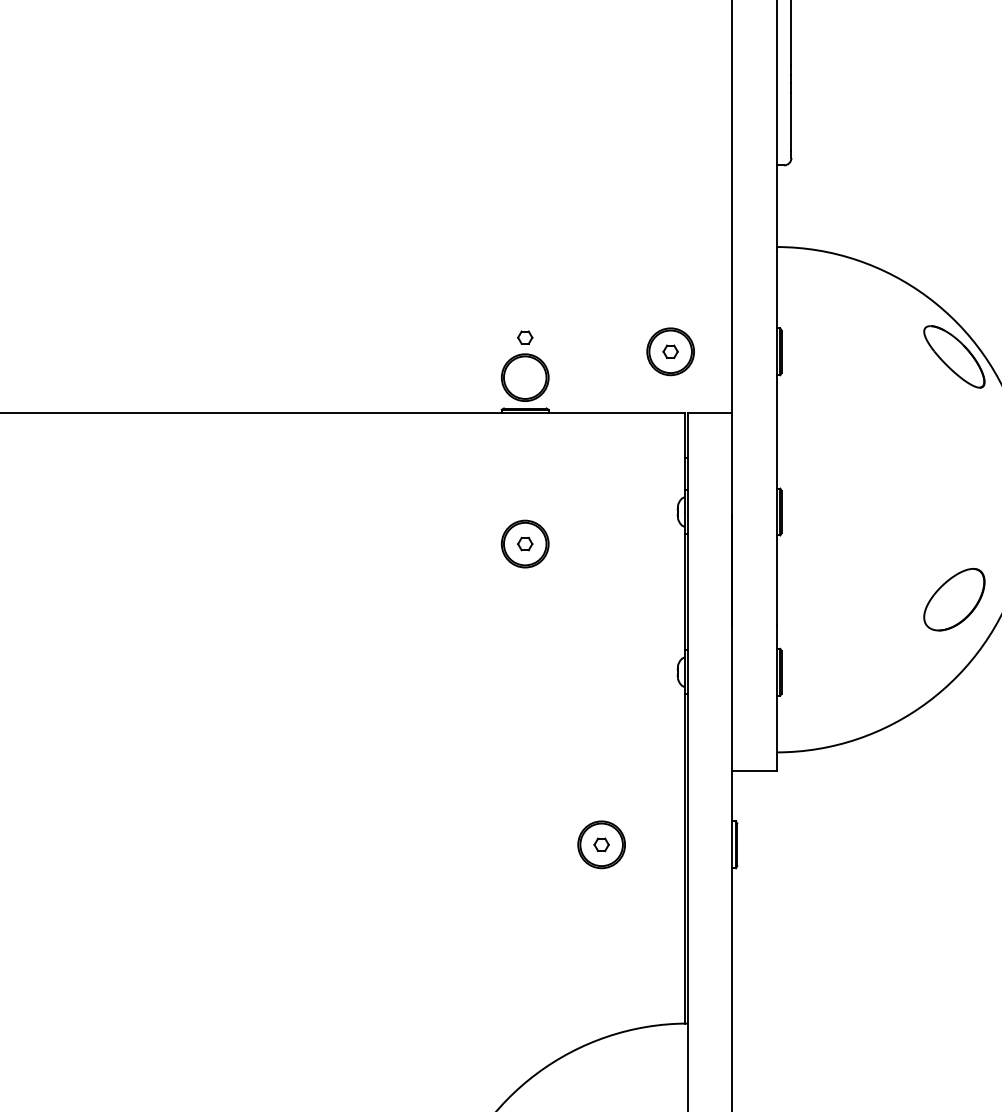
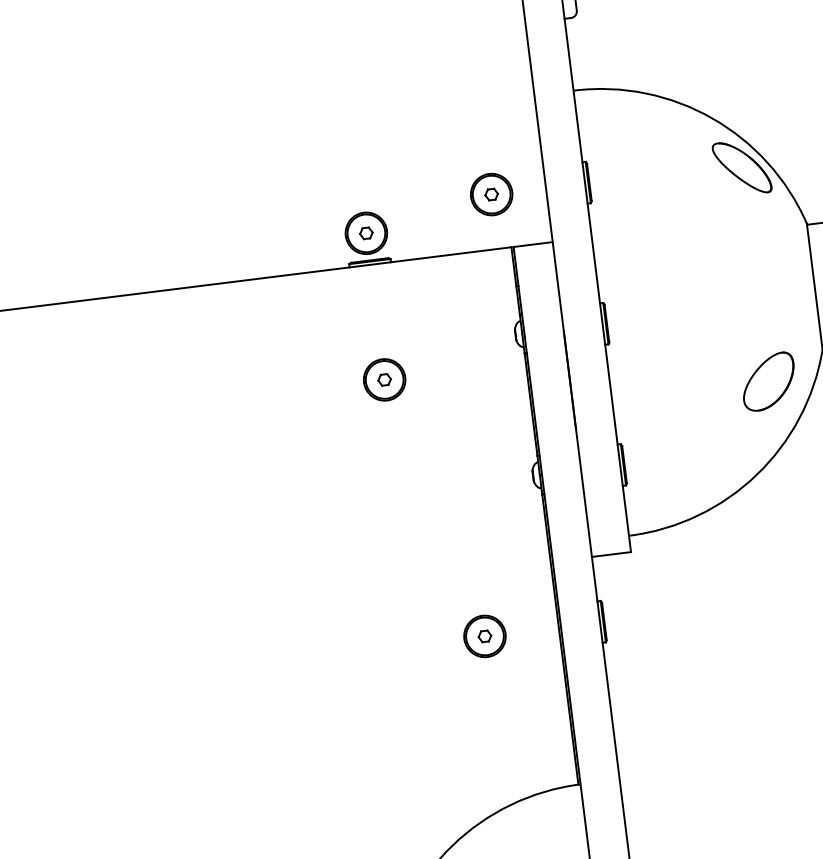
part: (525, 337) -> (366, 233), moved

